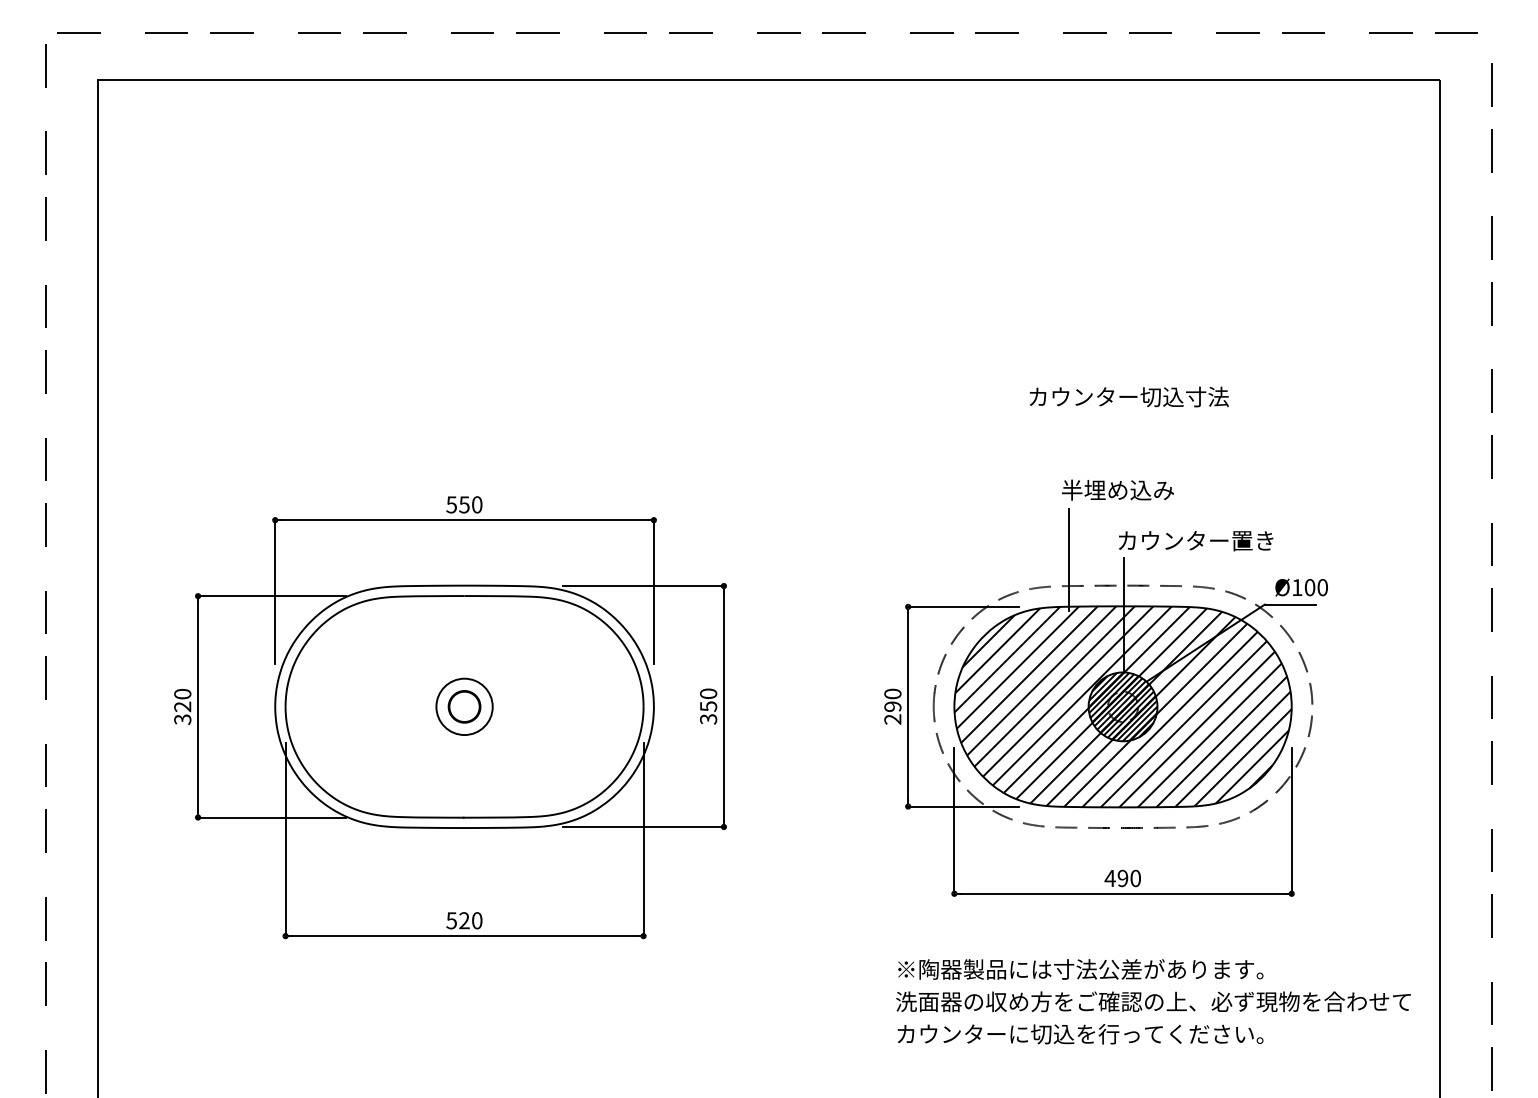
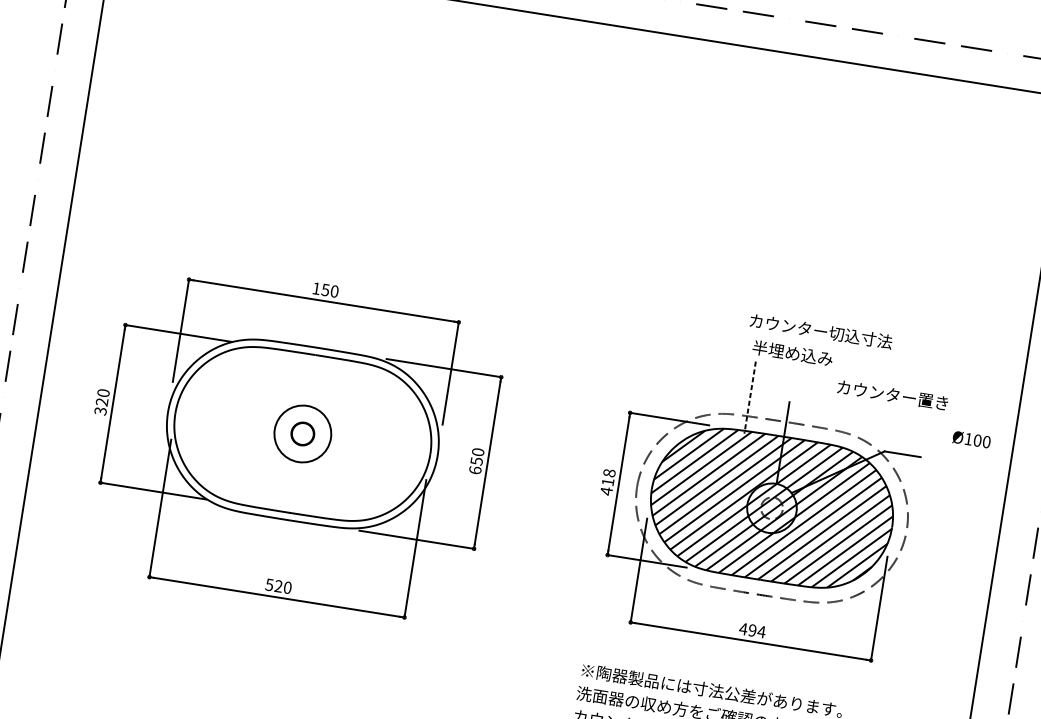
text: (1128, 396) -> (820, 331), moved
text: (451, 504) -> (316, 288), 550 -> 150
text: (1195, 541) -> (892, 395), moved
line: (1069, 560) -> (750, 397), solid -> dashed
text: (1301, 587) -> (971, 439), moved
circle: (464, 706) -> (302, 433), size x1.4
text: (892, 706) -> (607, 482), 290 -> 418
hatch: (1122, 706) -> (771, 507), removed
text: (708, 718) -> (475, 469), 350 -> 650
text: (1135, 878) -> (761, 631), 490 -> 494

